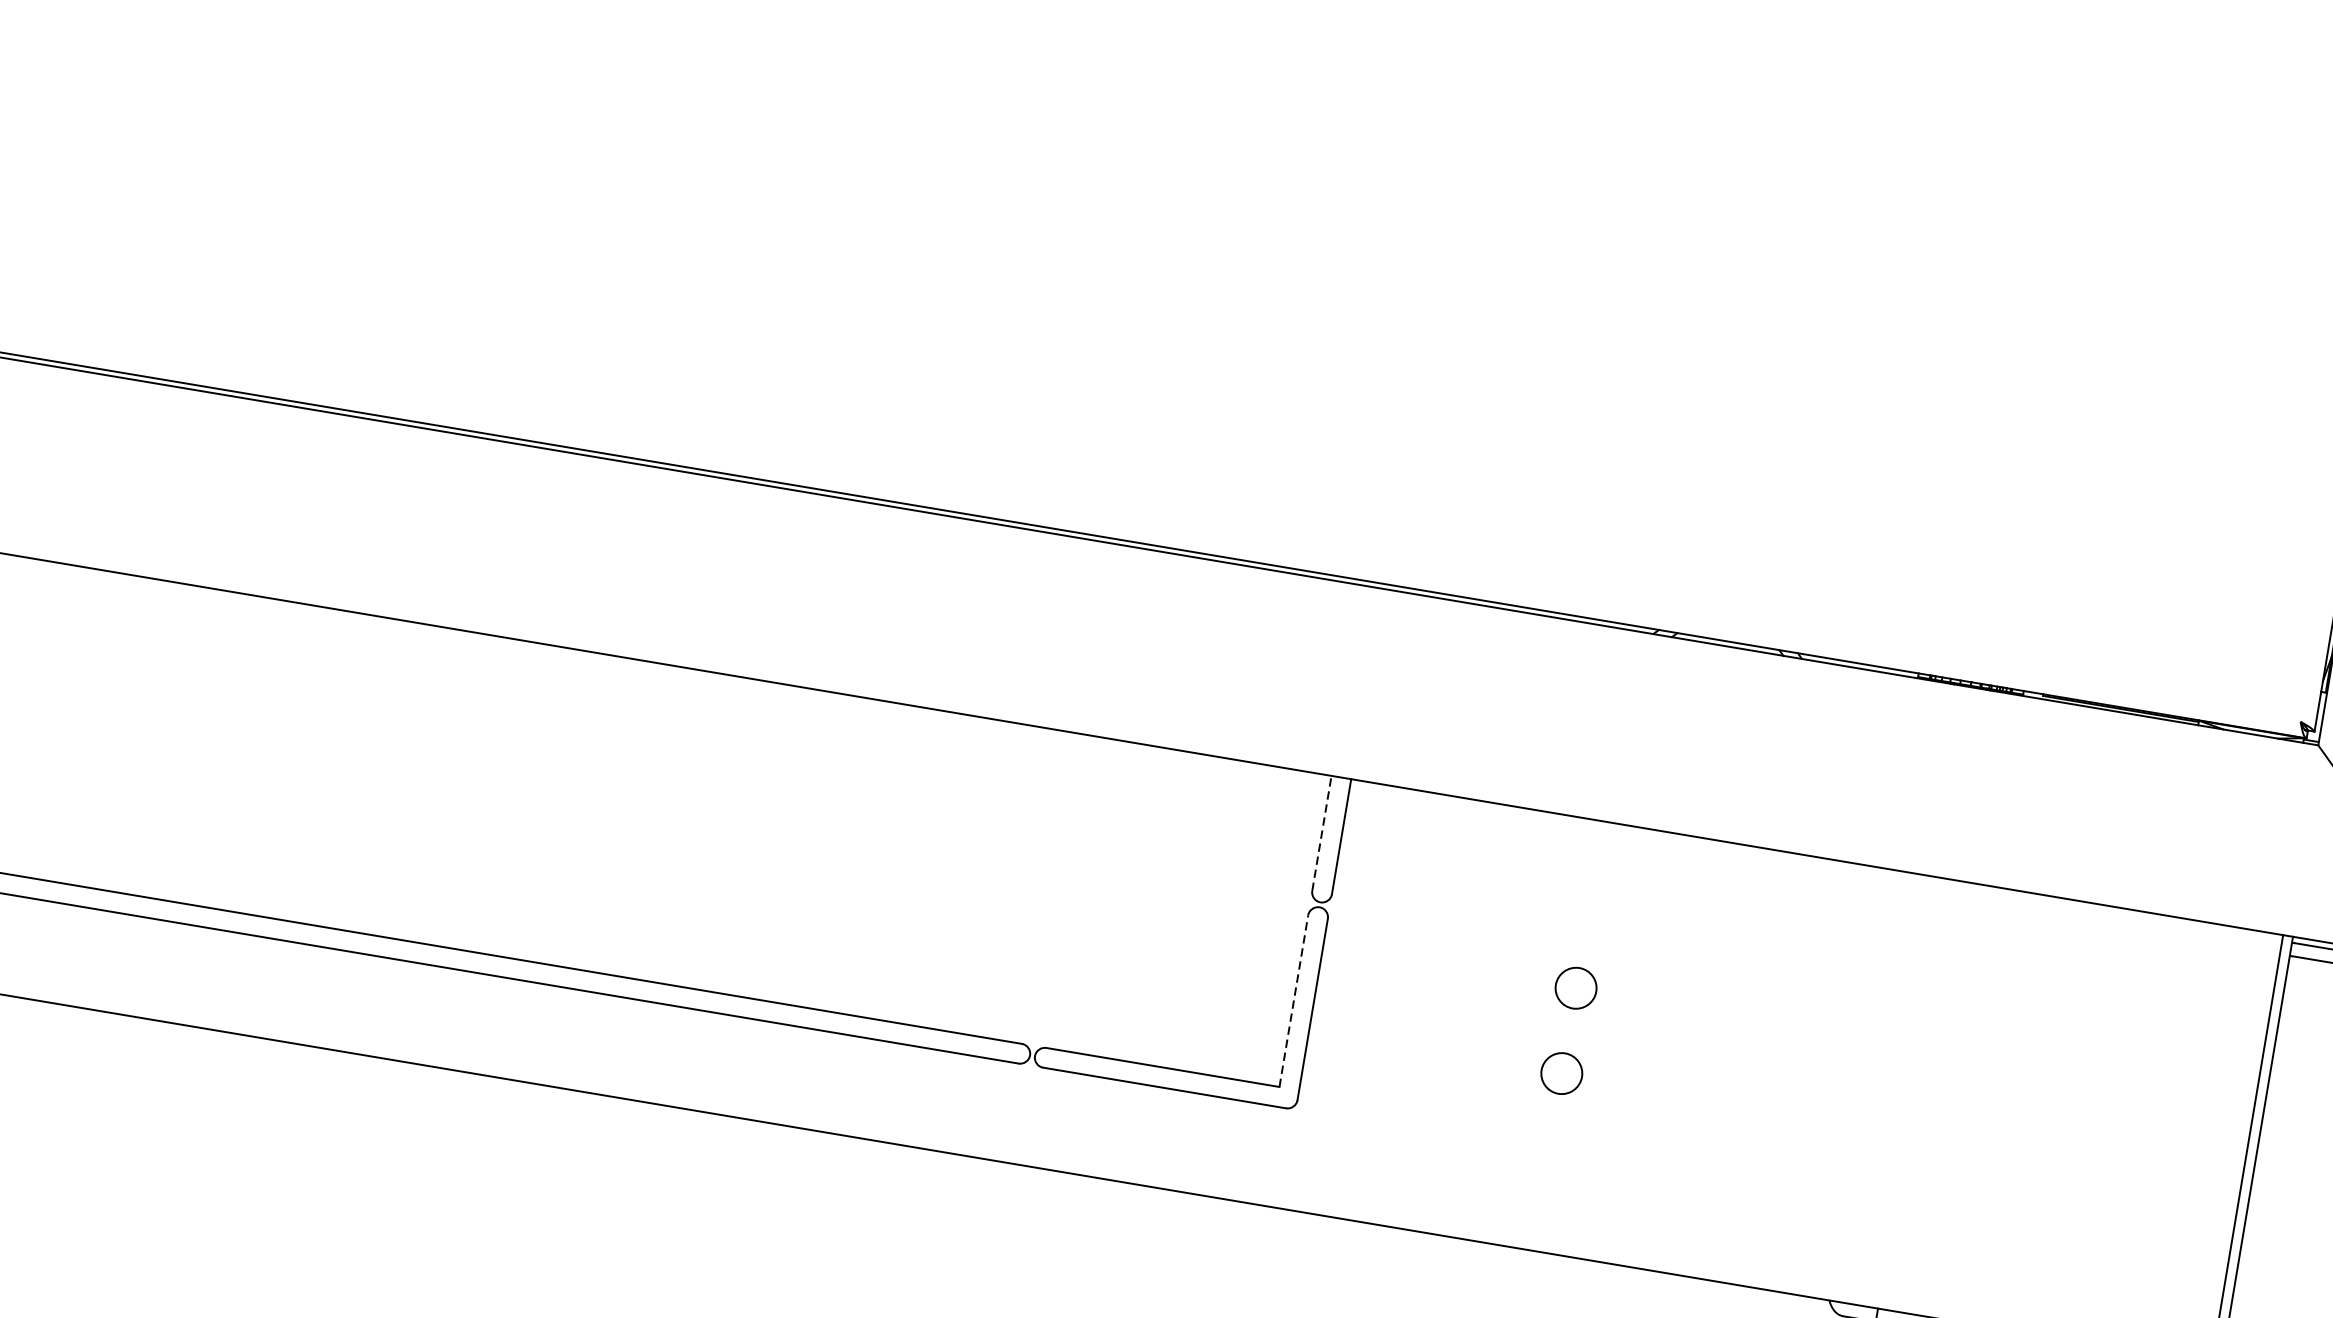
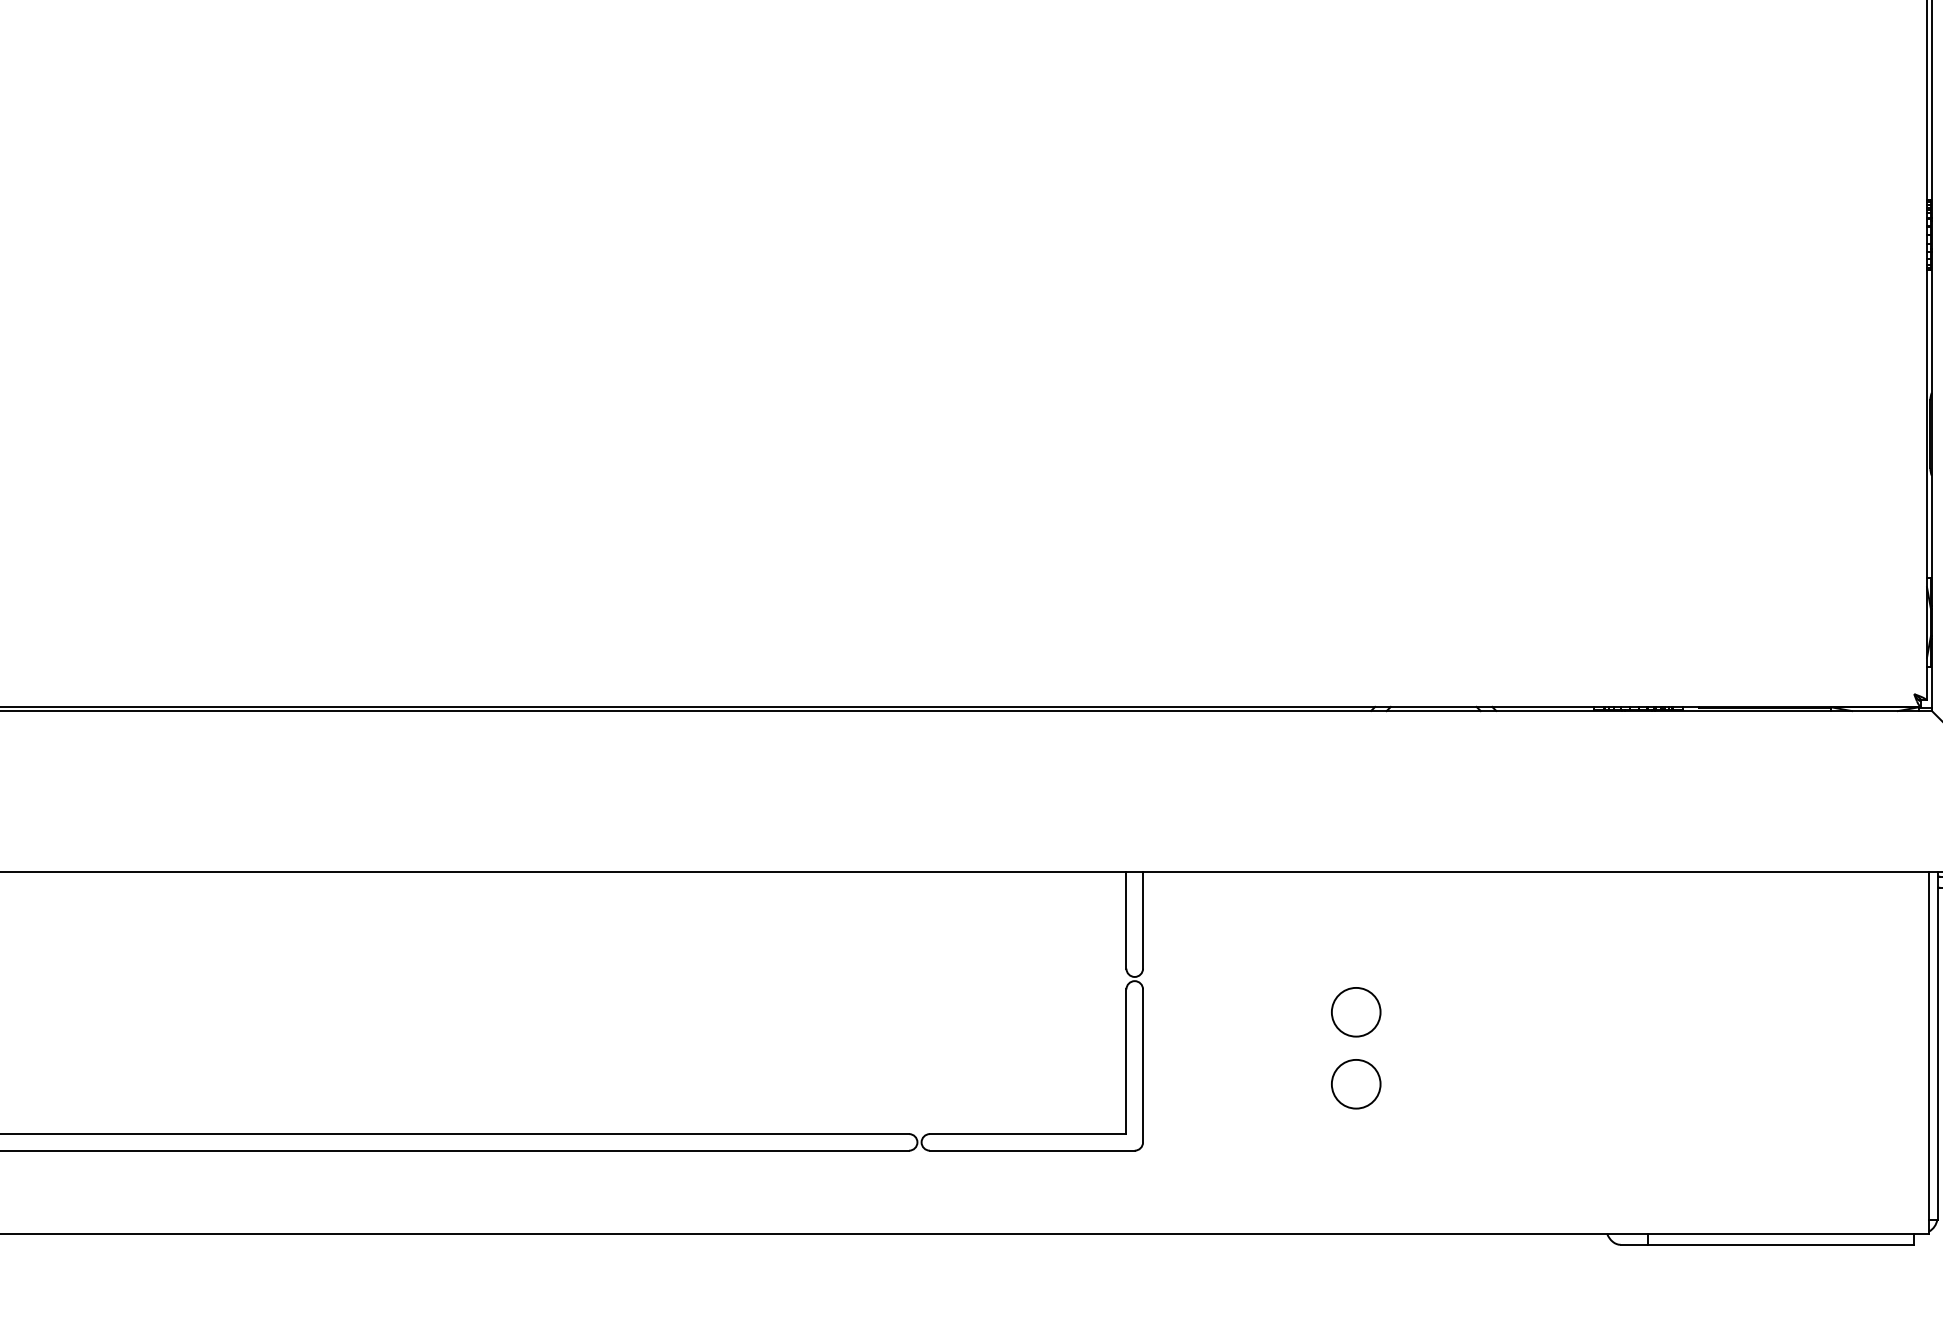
line: (1321, 833) -> (1126, 920), dashed -> solid
circle: (1576, 988) -> (1356, 1012), size x1.43
line: (1293, 1000) -> (1126, 1061), dashed -> solid
circle: (1562, 1073) -> (1356, 1084), size x1.43

